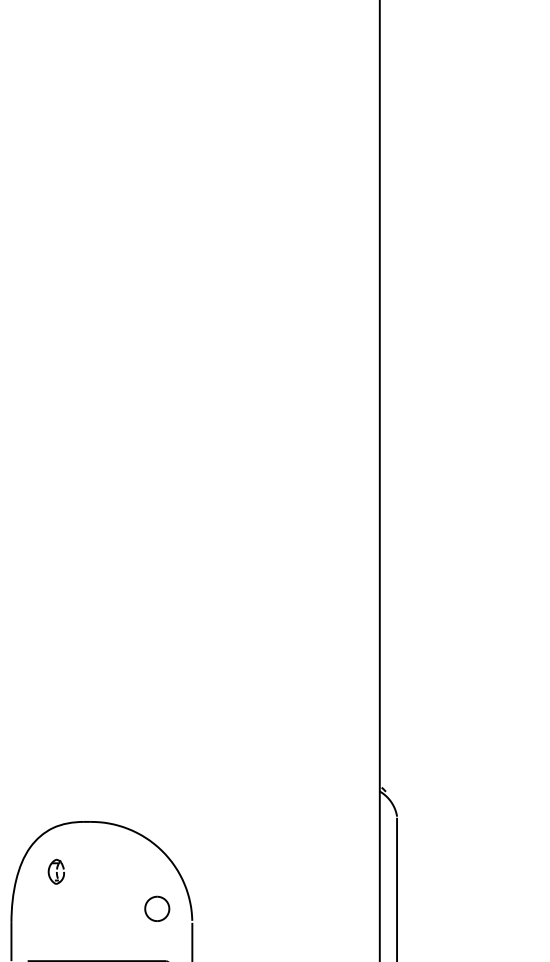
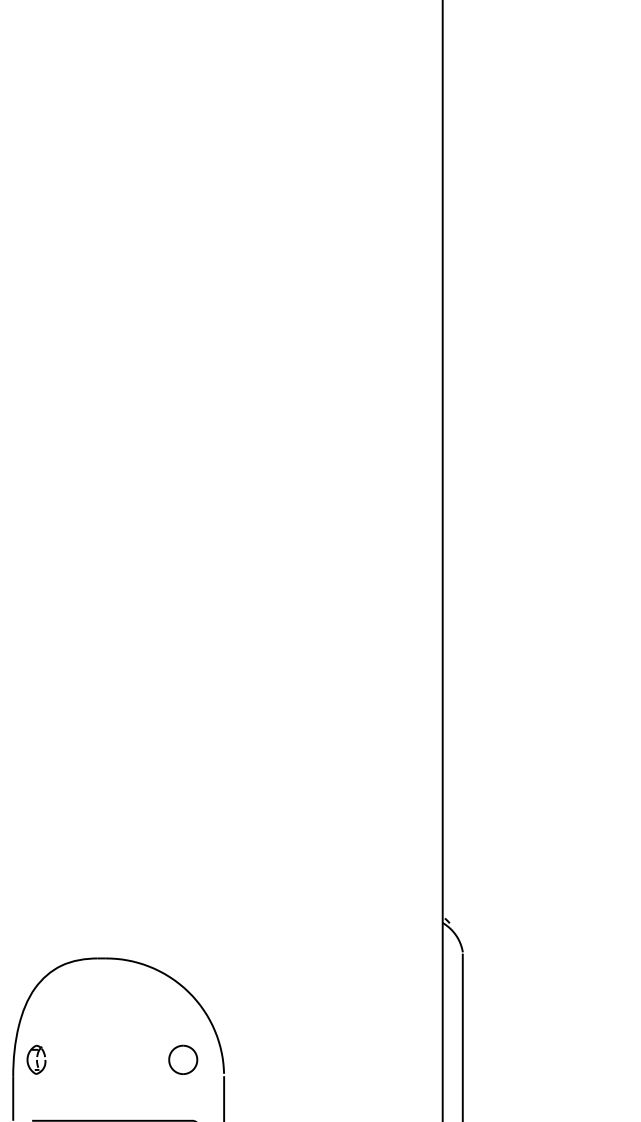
part: (55, 871) -> (35, 1059), moved

